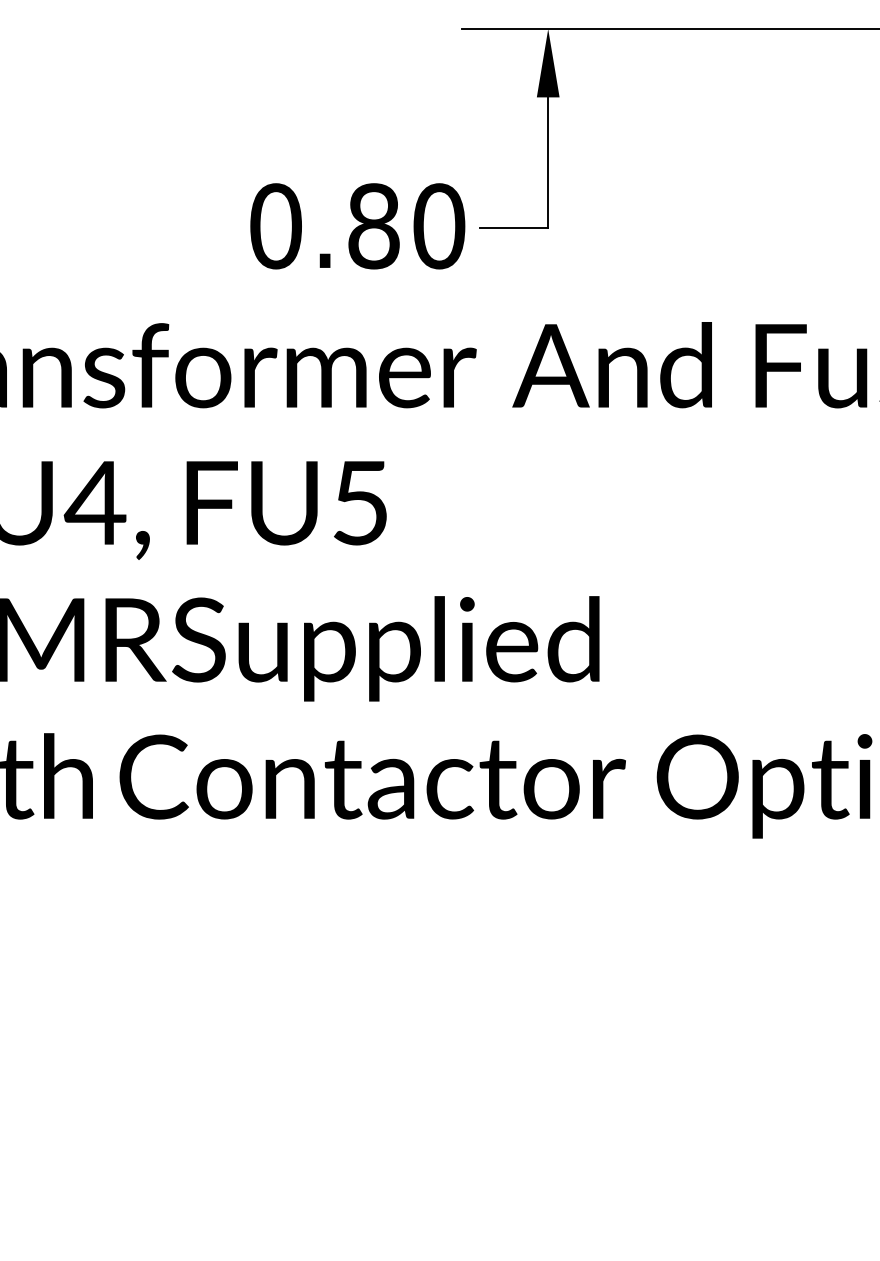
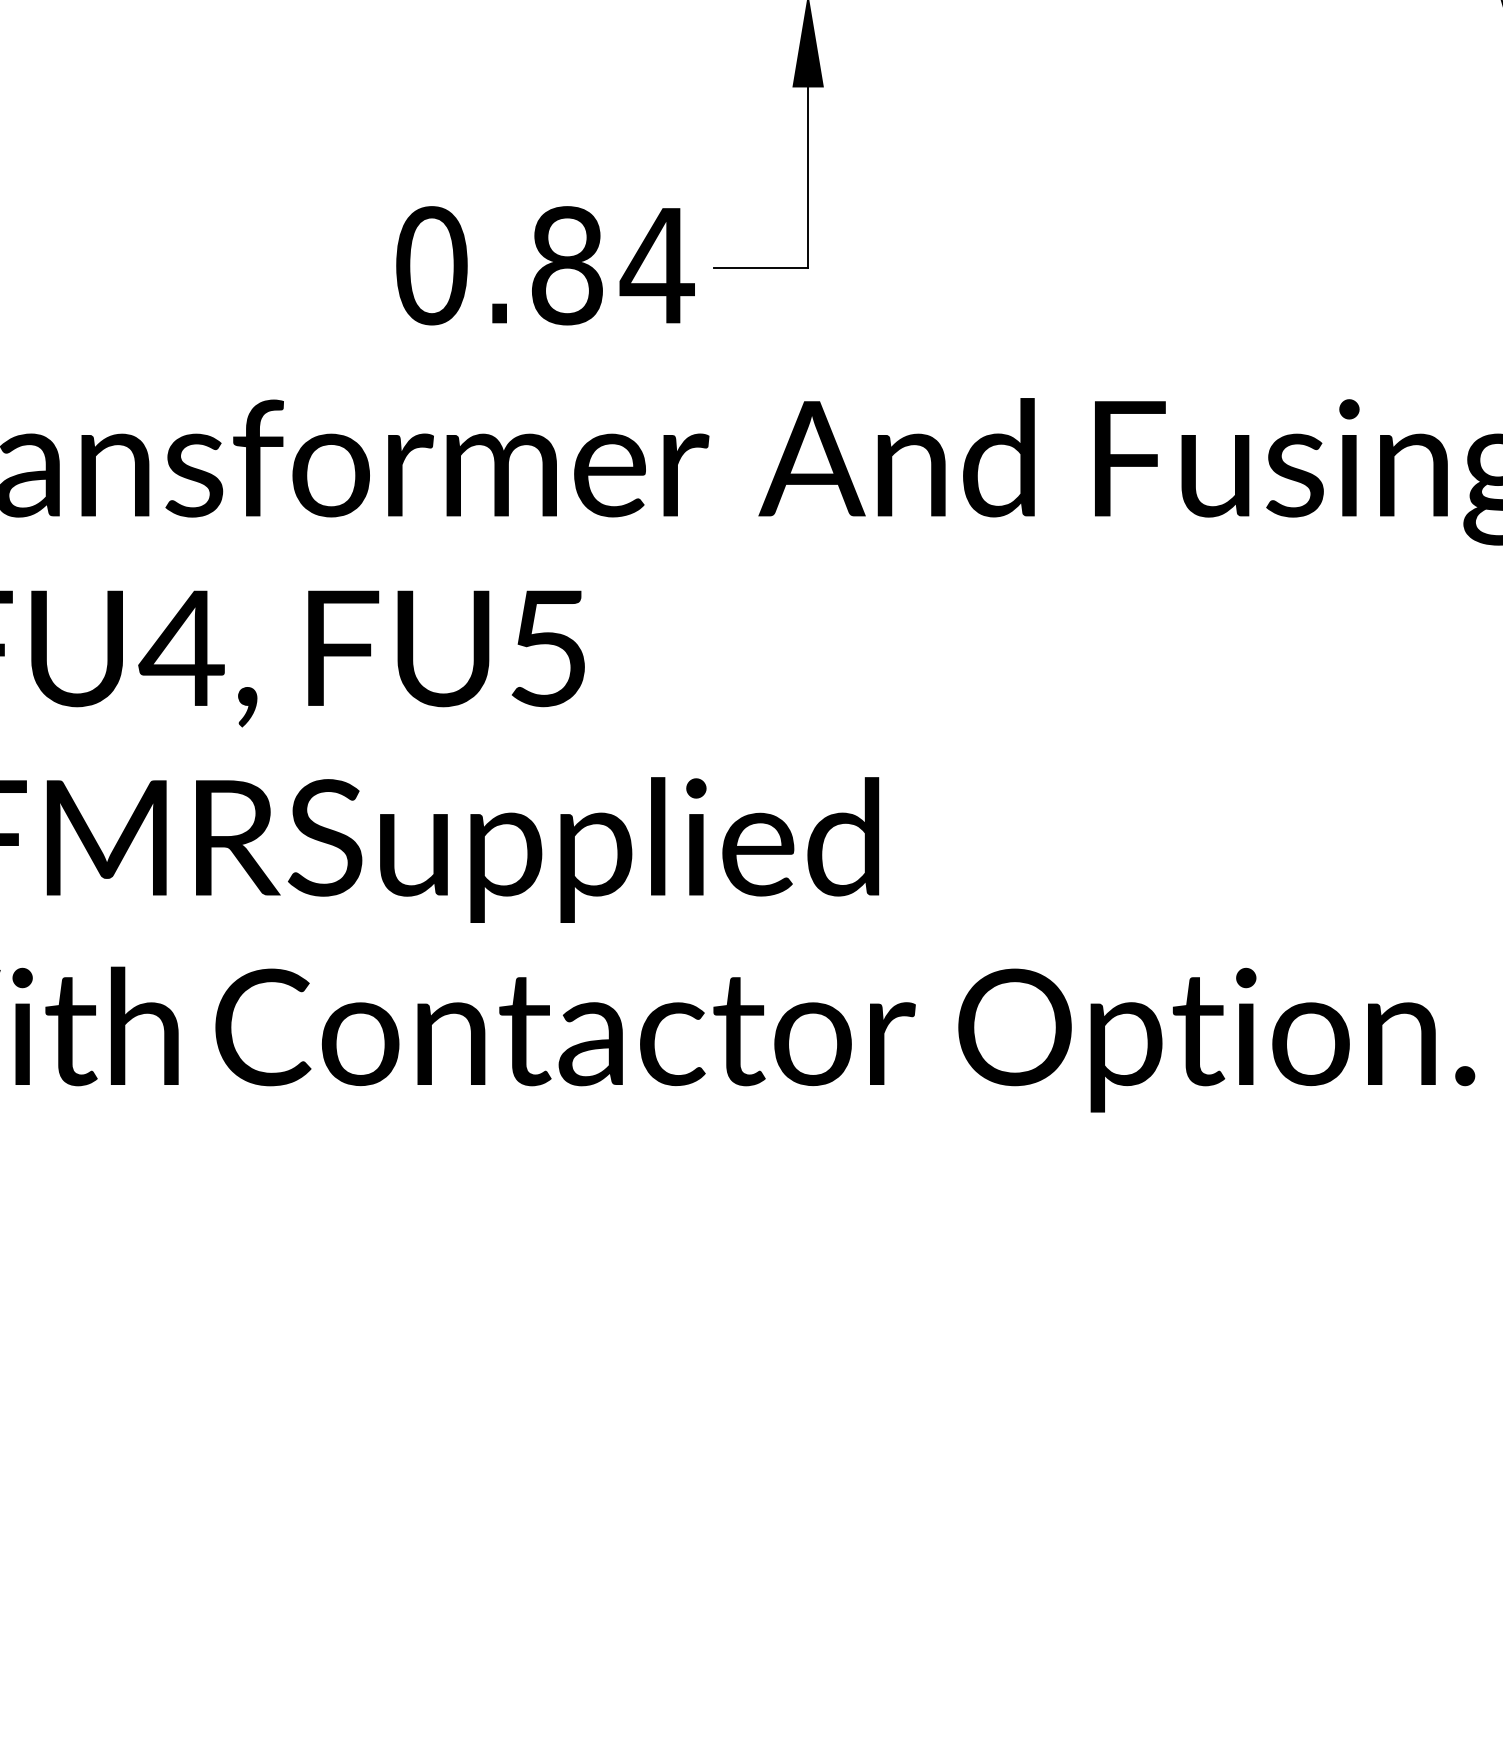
text: (438, 226) -> (656, 265), 0.80 -> 0.84

